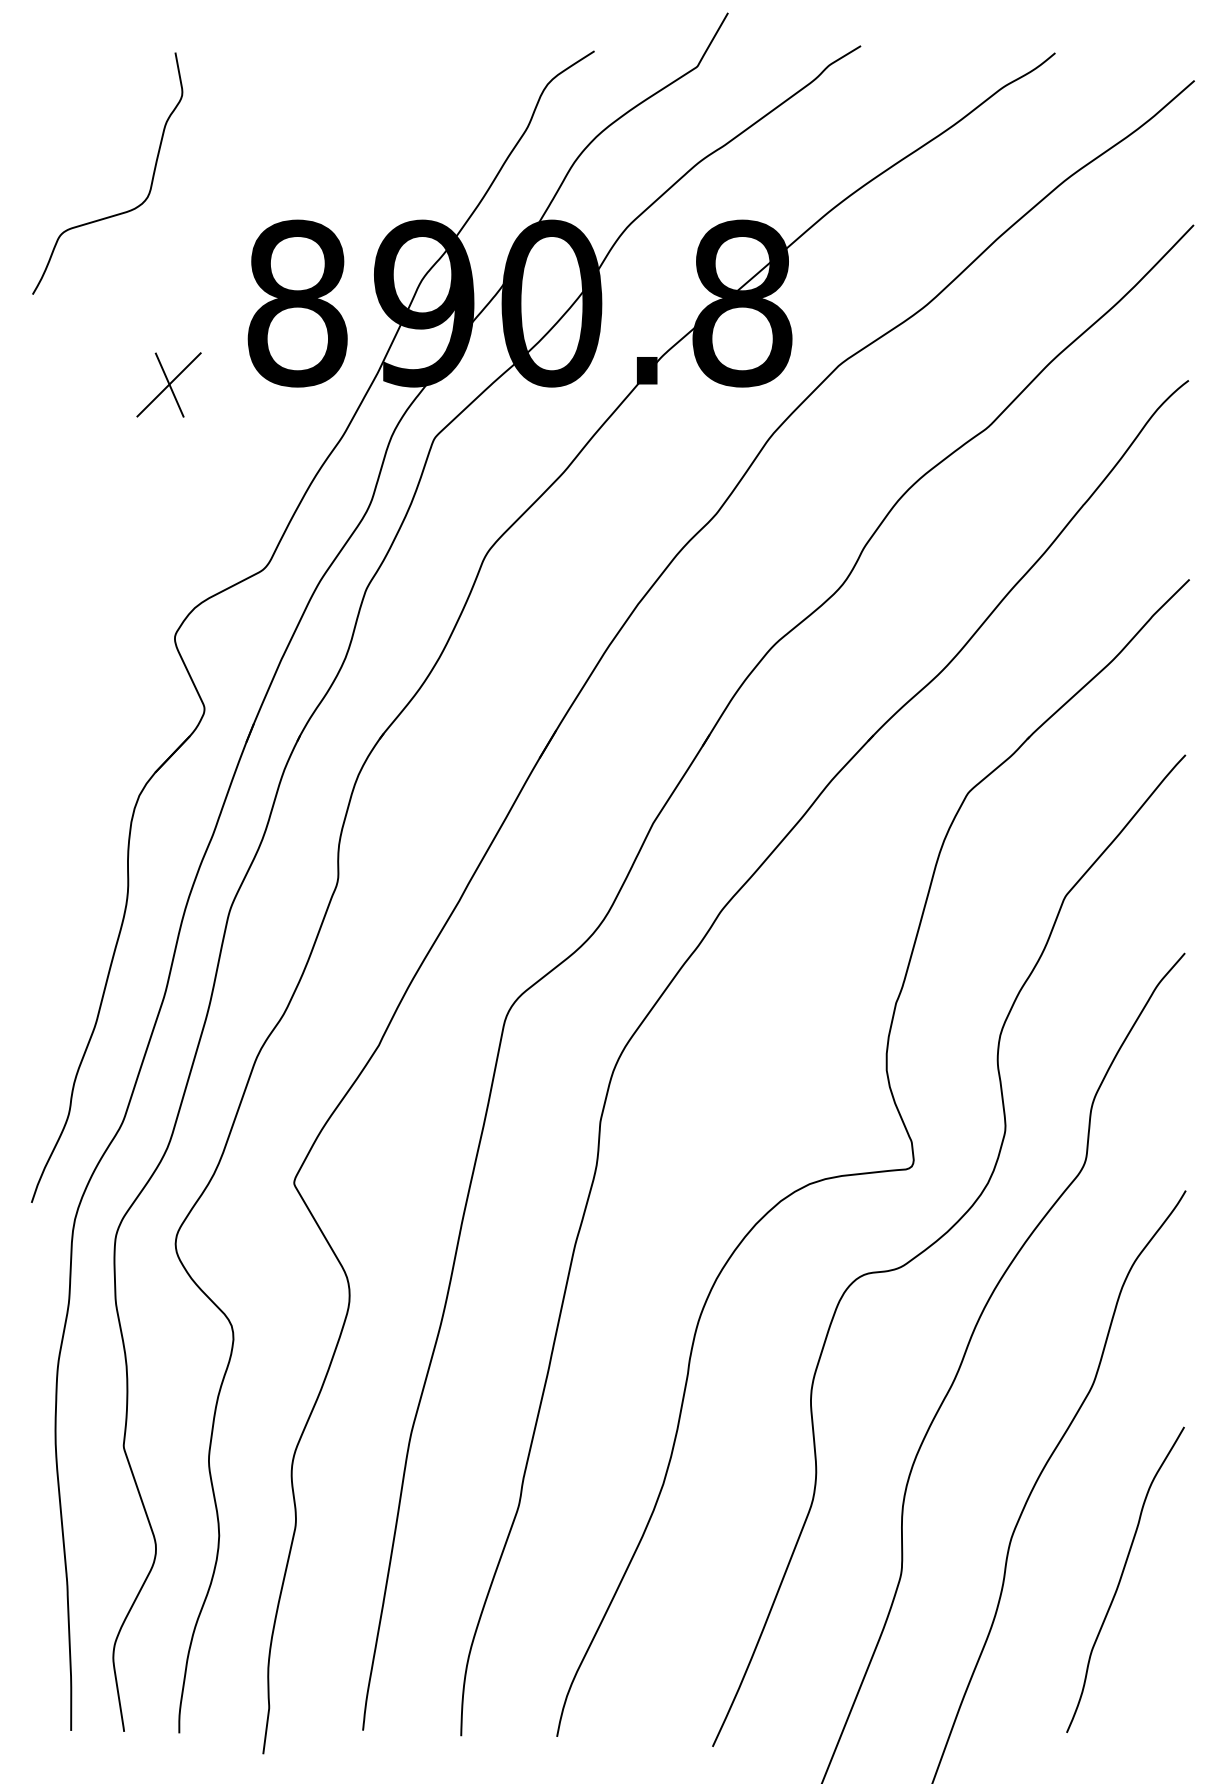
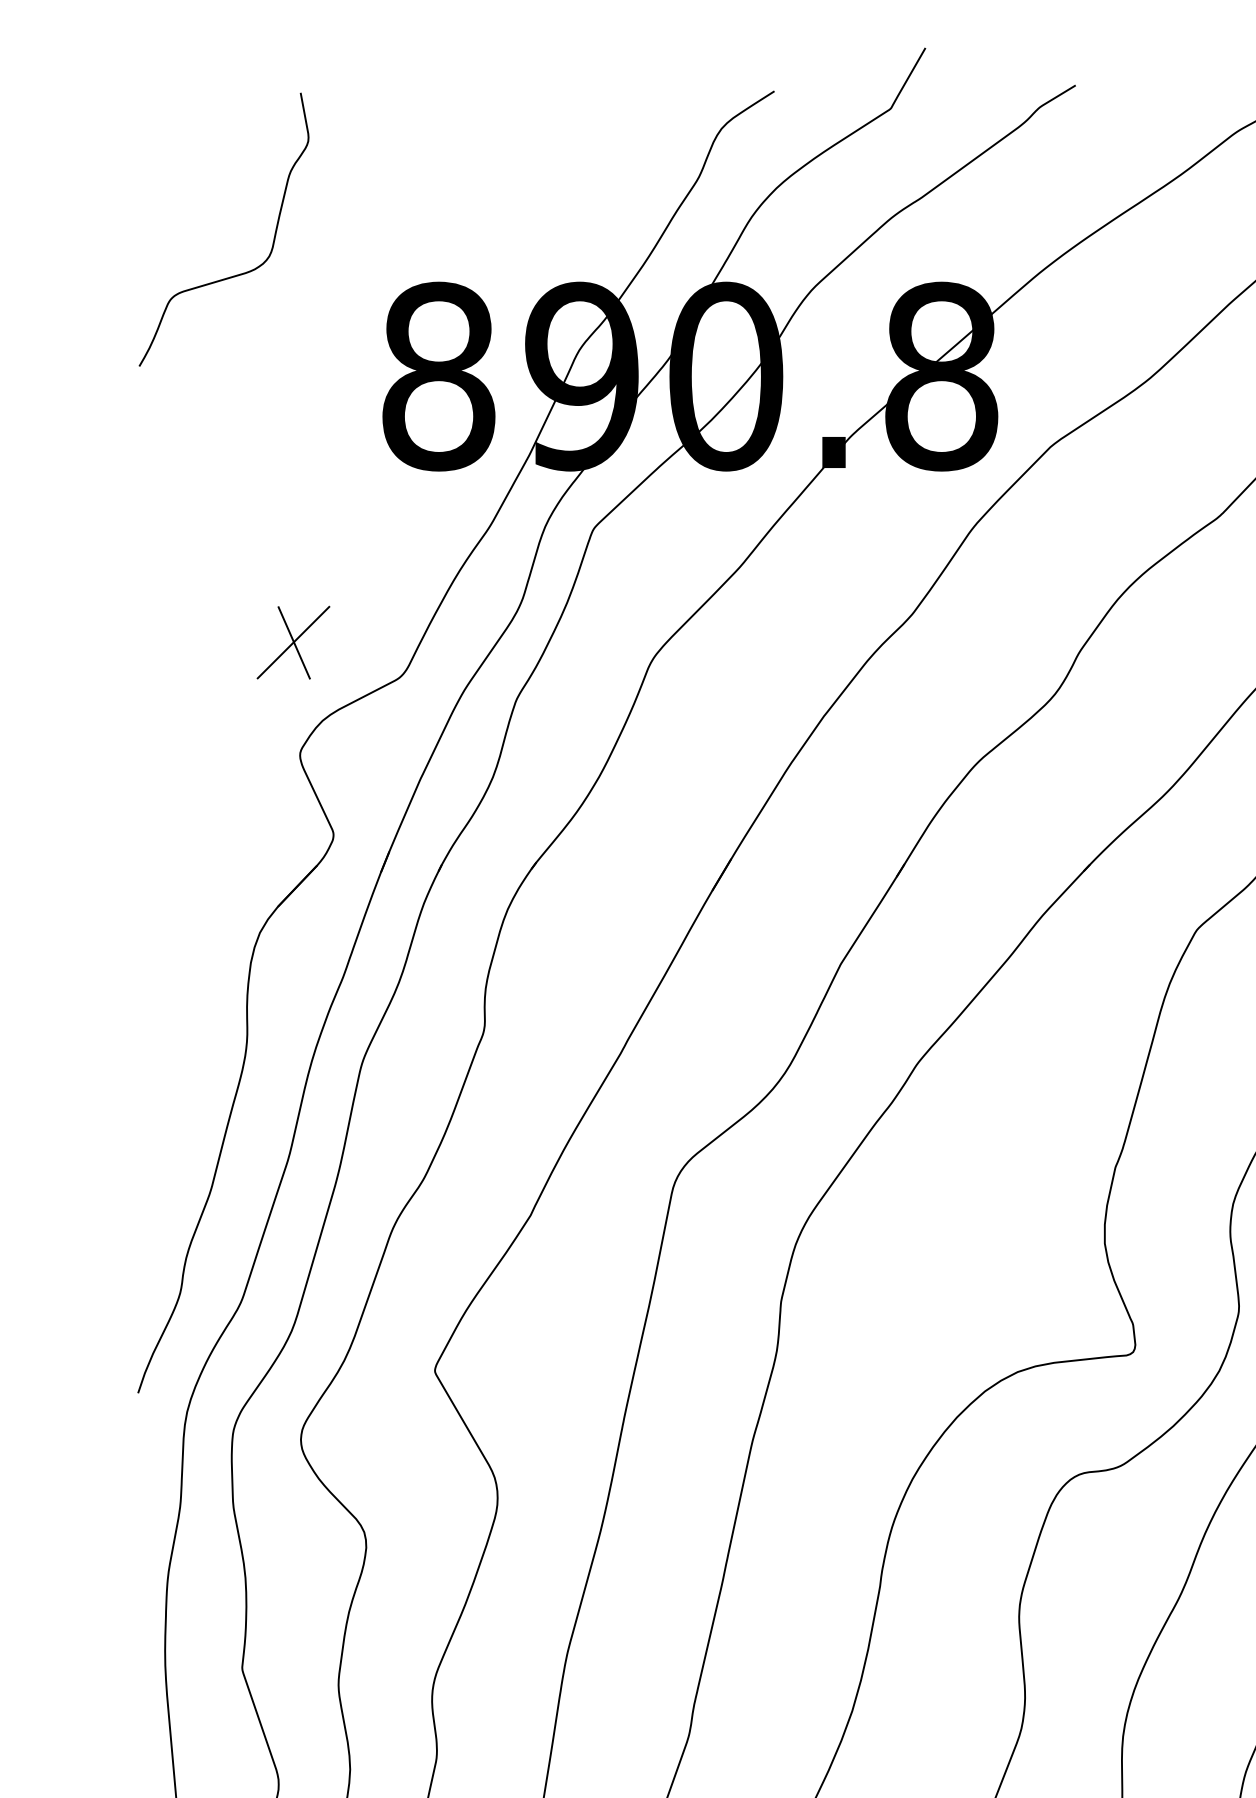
part: (168, 384) -> (292, 642), moved

